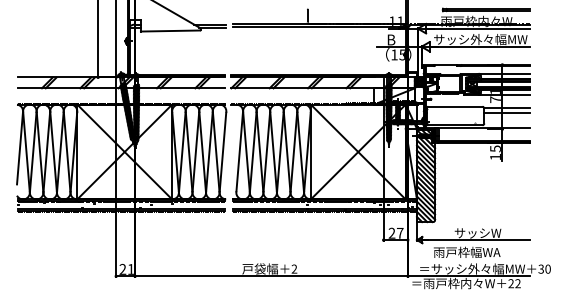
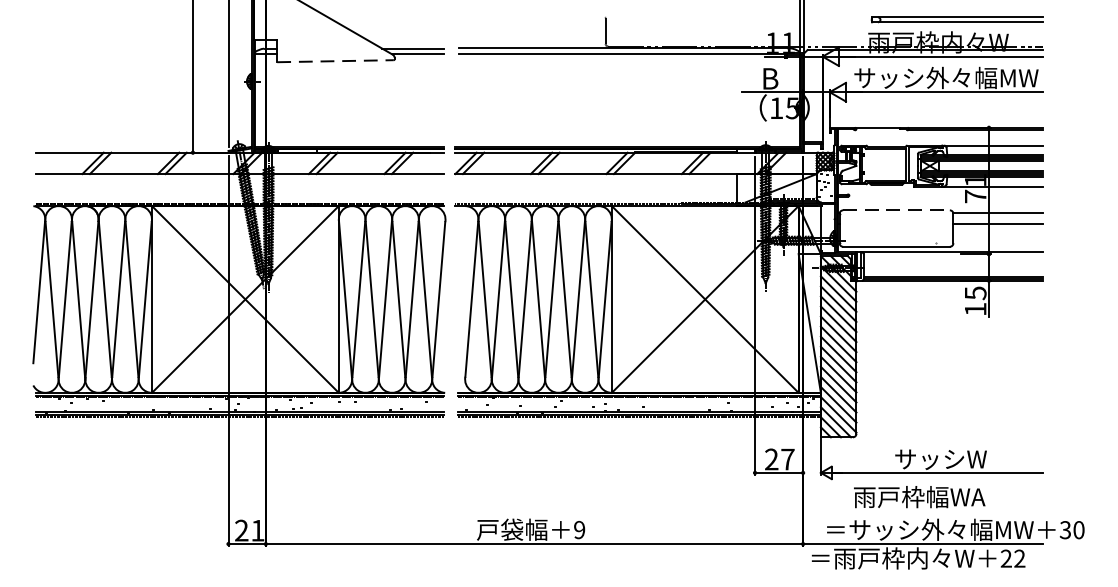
line: (170, 31) -> (335, 62), solid -> dashed
line: (455, 106) -> (896, 209), solid -> dashed
text: (294, 269) -> (579, 530), 2 -> 9

